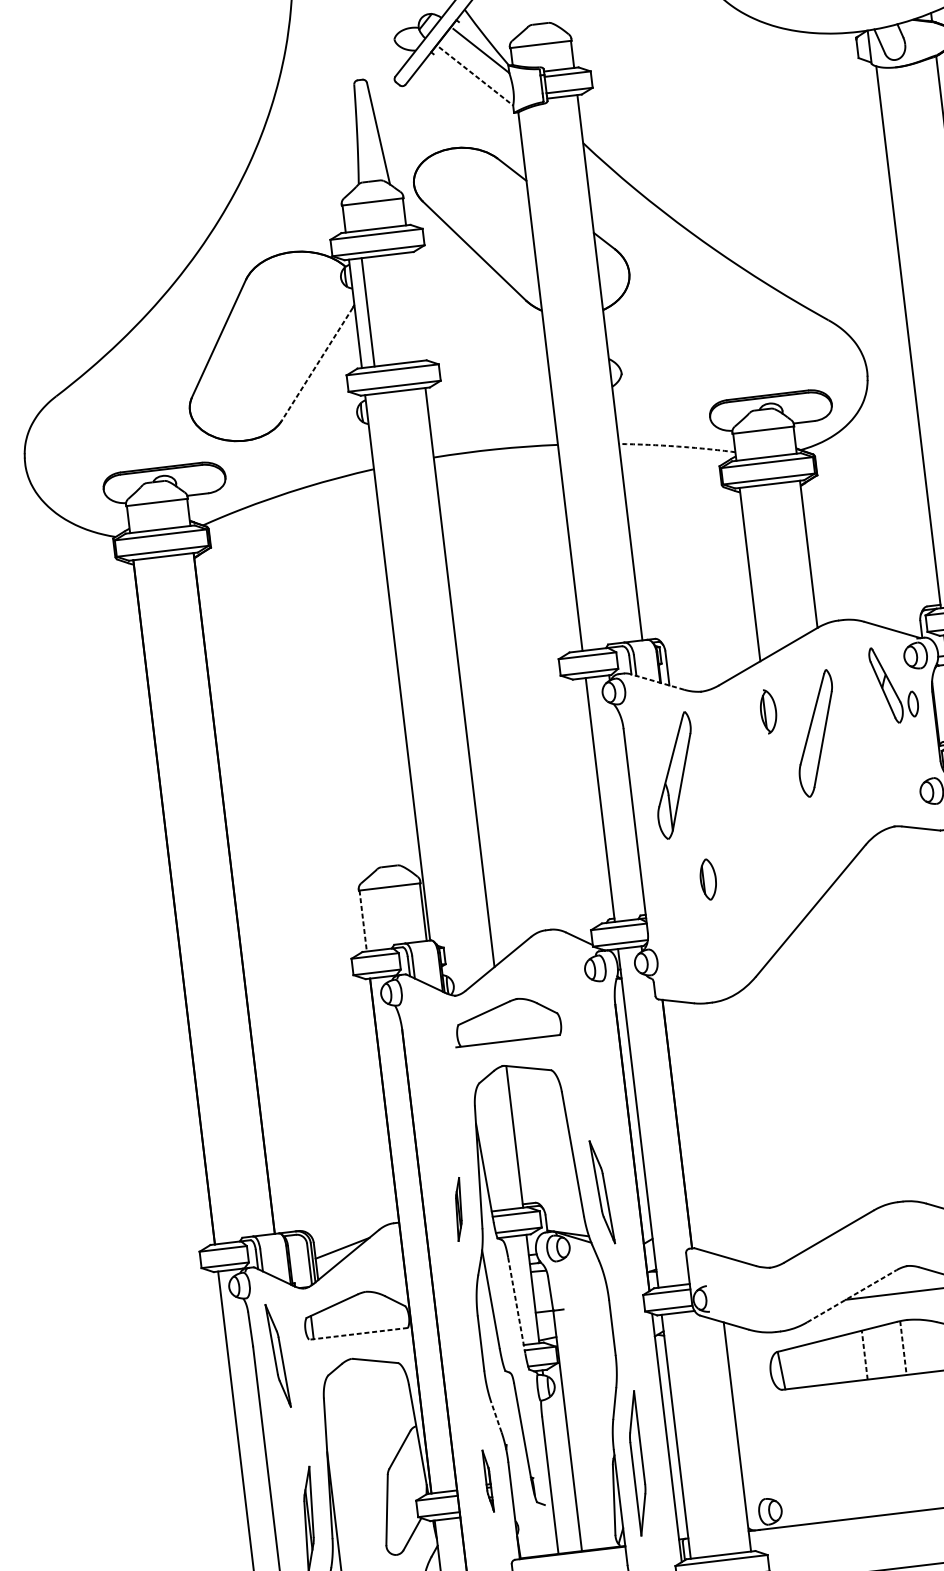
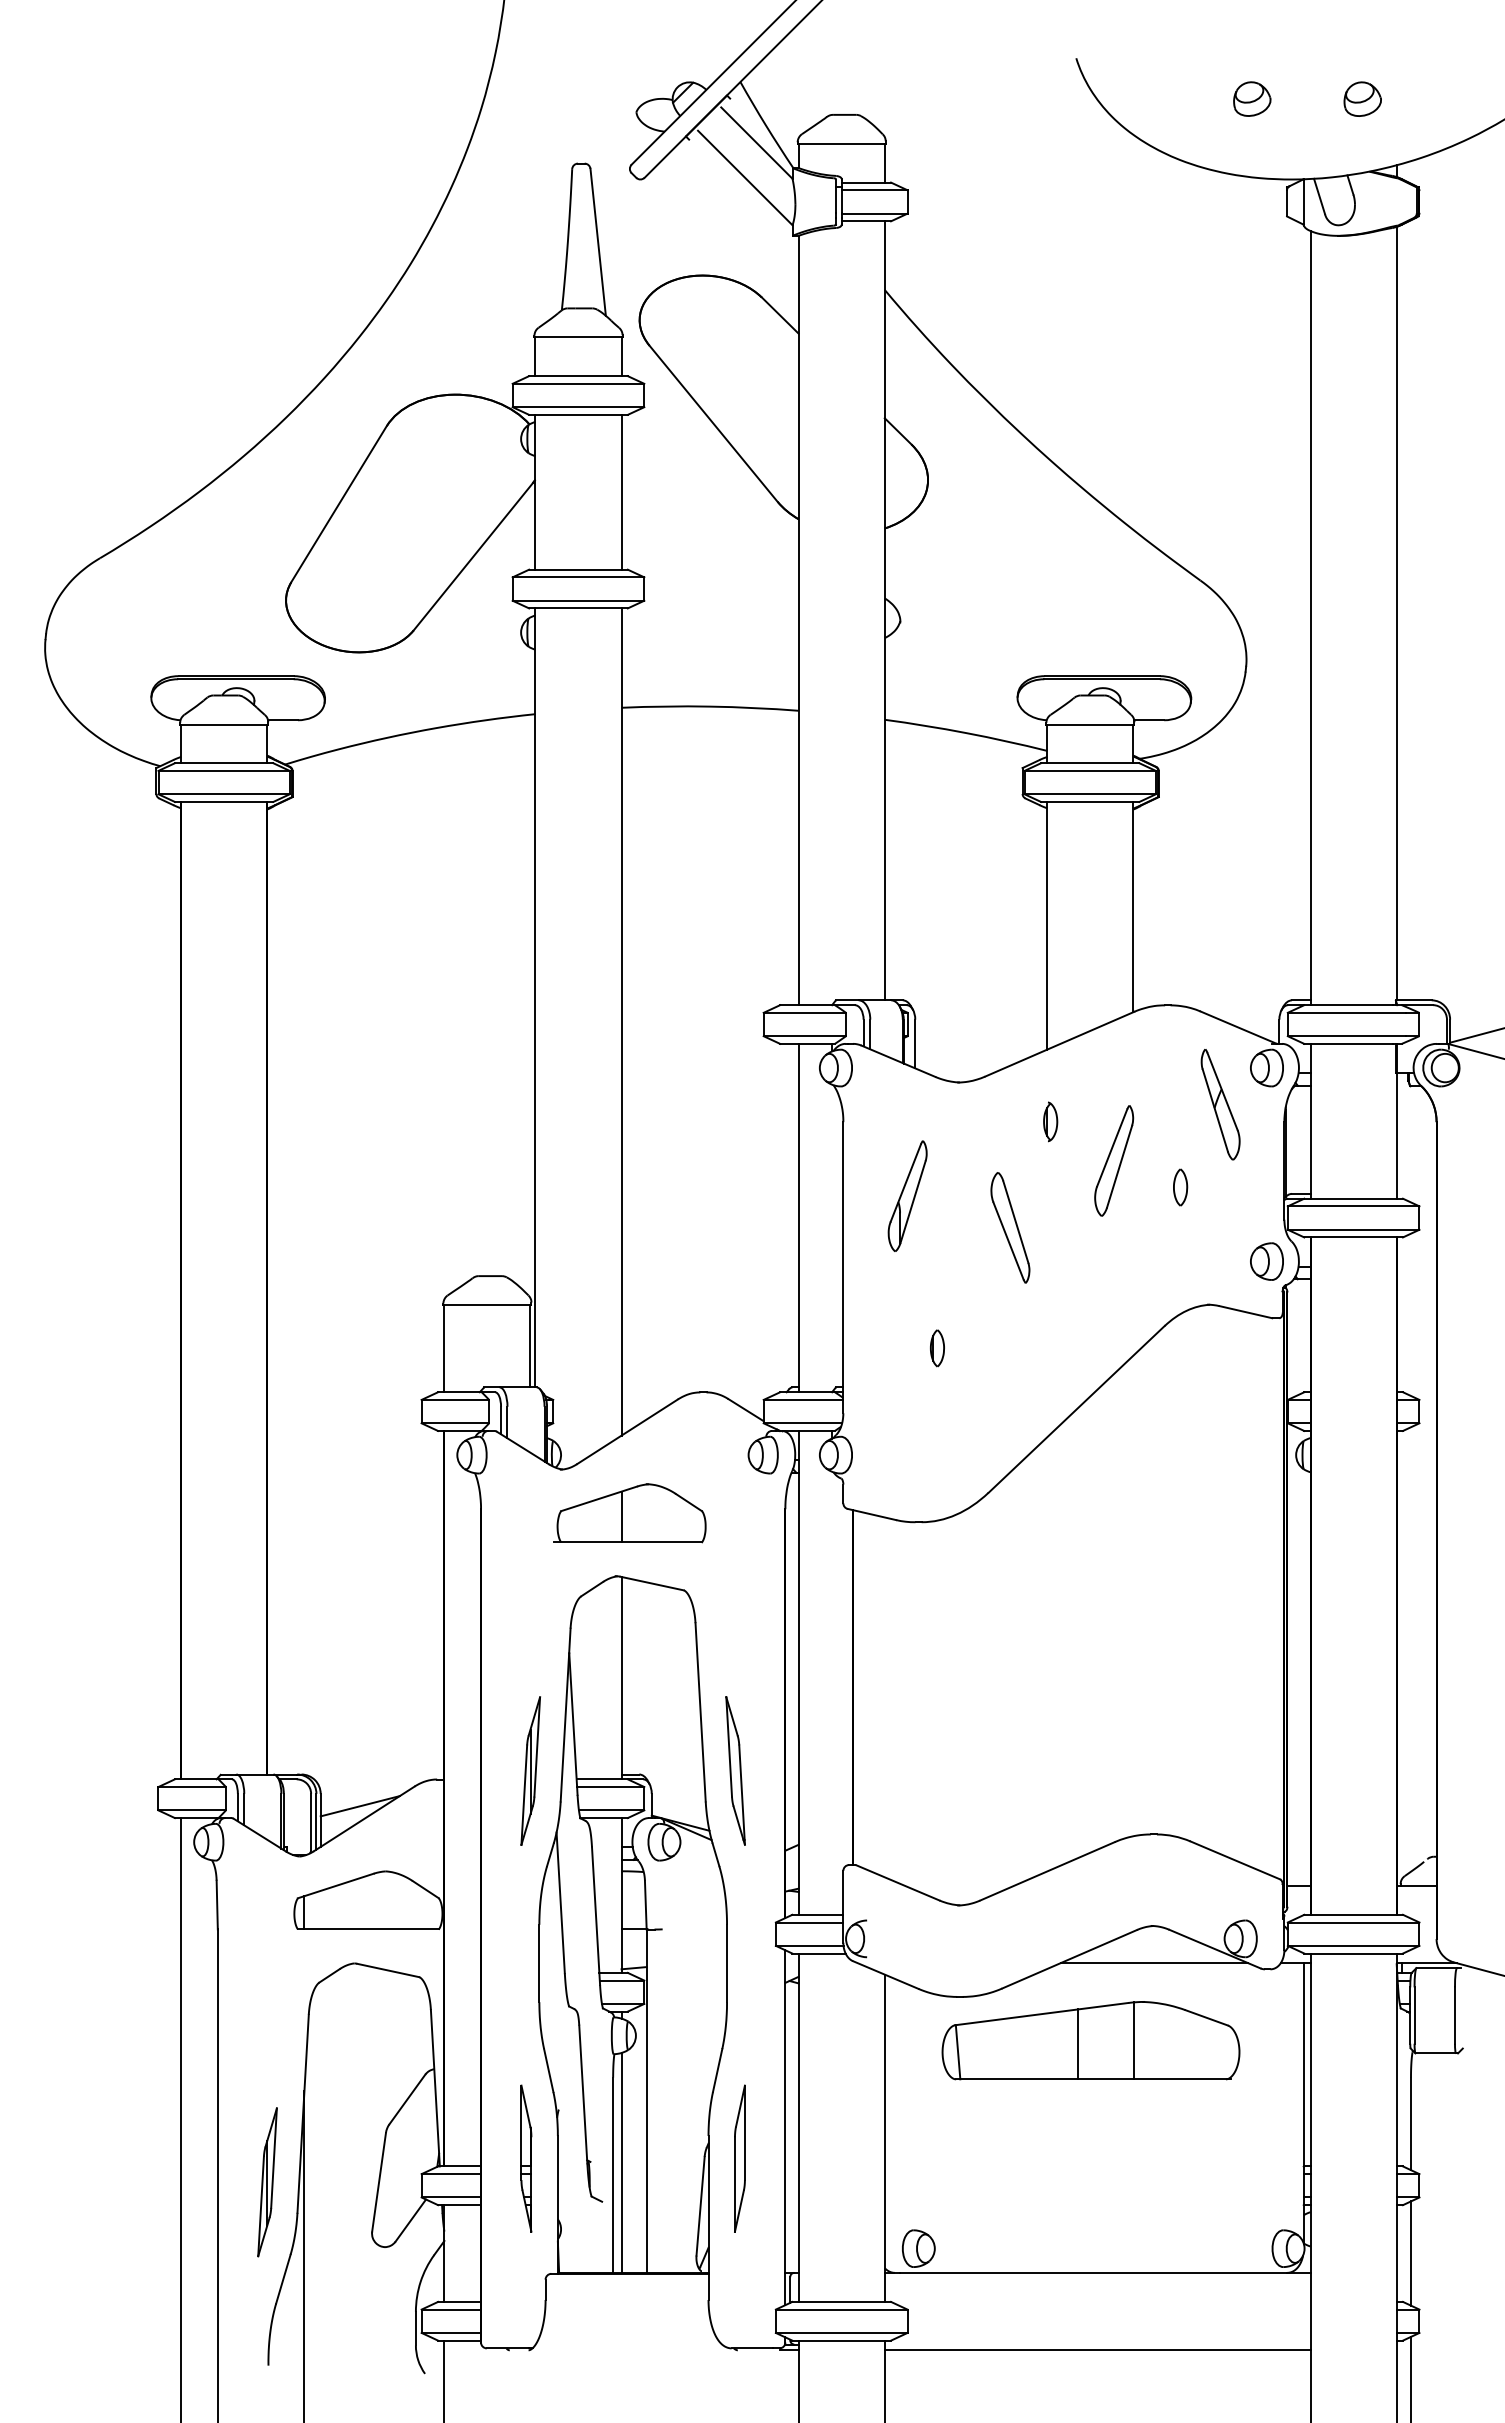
line: (476, 76) -> (745, 178), dashed -> solid
line: (368, 311) -> (621, 491), moved
line: (317, 364) -> (473, 556), dashed -> solid
line: (677, 446) -> (966, 733), dashed -> solid
line: (656, 682) -> (897, 1061), dashed -> solid
part: (913, 704) -> (1180, 1187), moved
part: (768, 711) -> (1050, 1121), size x0.62
part: (816, 733) -> (1114, 1160), size x0.62
part: (674, 775) -> (907, 1195), size x0.62
part: (749, 788) -> (1010, 1227), added
part: (708, 879) -> (937, 1348), size x0.62
line: (363, 920) -> (444, 1348), dashed -> solid
line: (501, 1023) -> (621, 1516), added
part: (458, 1209) -> (530, 1770), size x1.67
line: (852, 1296) -> (1070, 1959), dashed -> solid
line: (517, 1305) -> (596, 1916), dashed -> solid
line: (357, 1334) -> (367, 1929), dashed -> solid
line: (903, 1348) -> (1133, 2041), dashed -> solid
part: (278, 1355) -> (251, 1946), removed
line: (864, 1355) -> (1077, 2044), dashed -> solid
line: (496, 1417) -> (548, 2070), dashed -> solid
part: (637, 1463) -> (739, 2158), size x0.71
line: (555, 1475) -> (621, 2162), added
part: (488, 1481) -> (526, 2158), size x1.67

